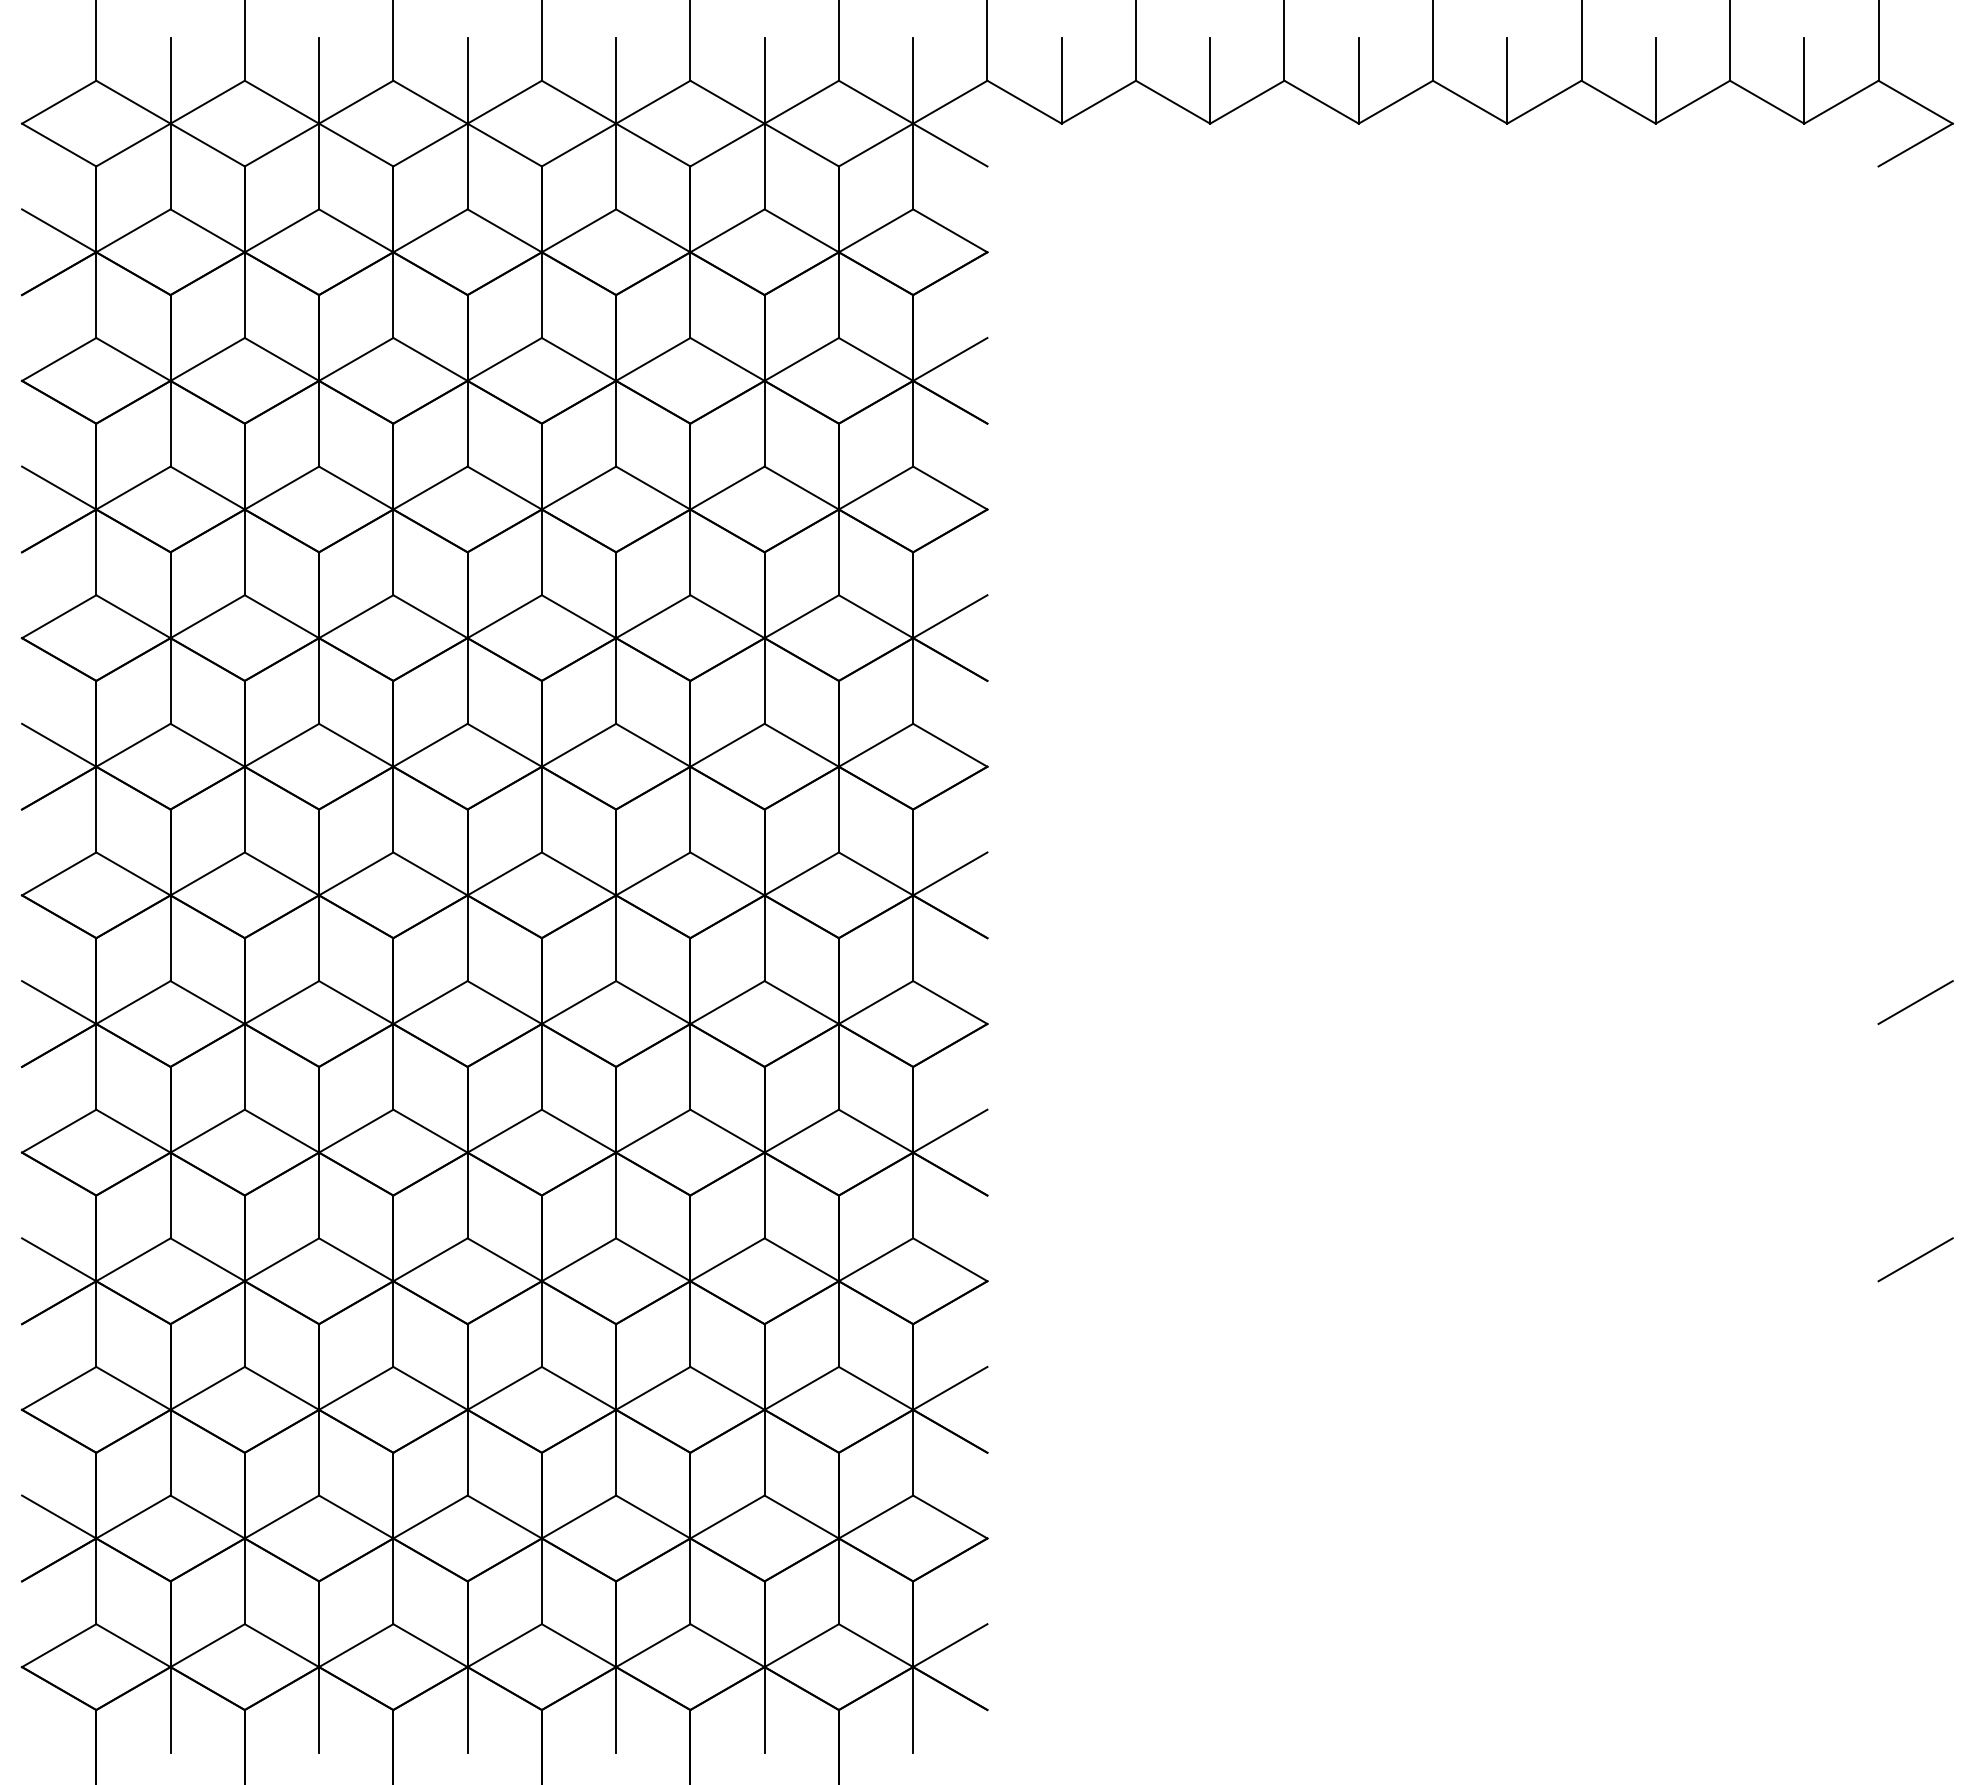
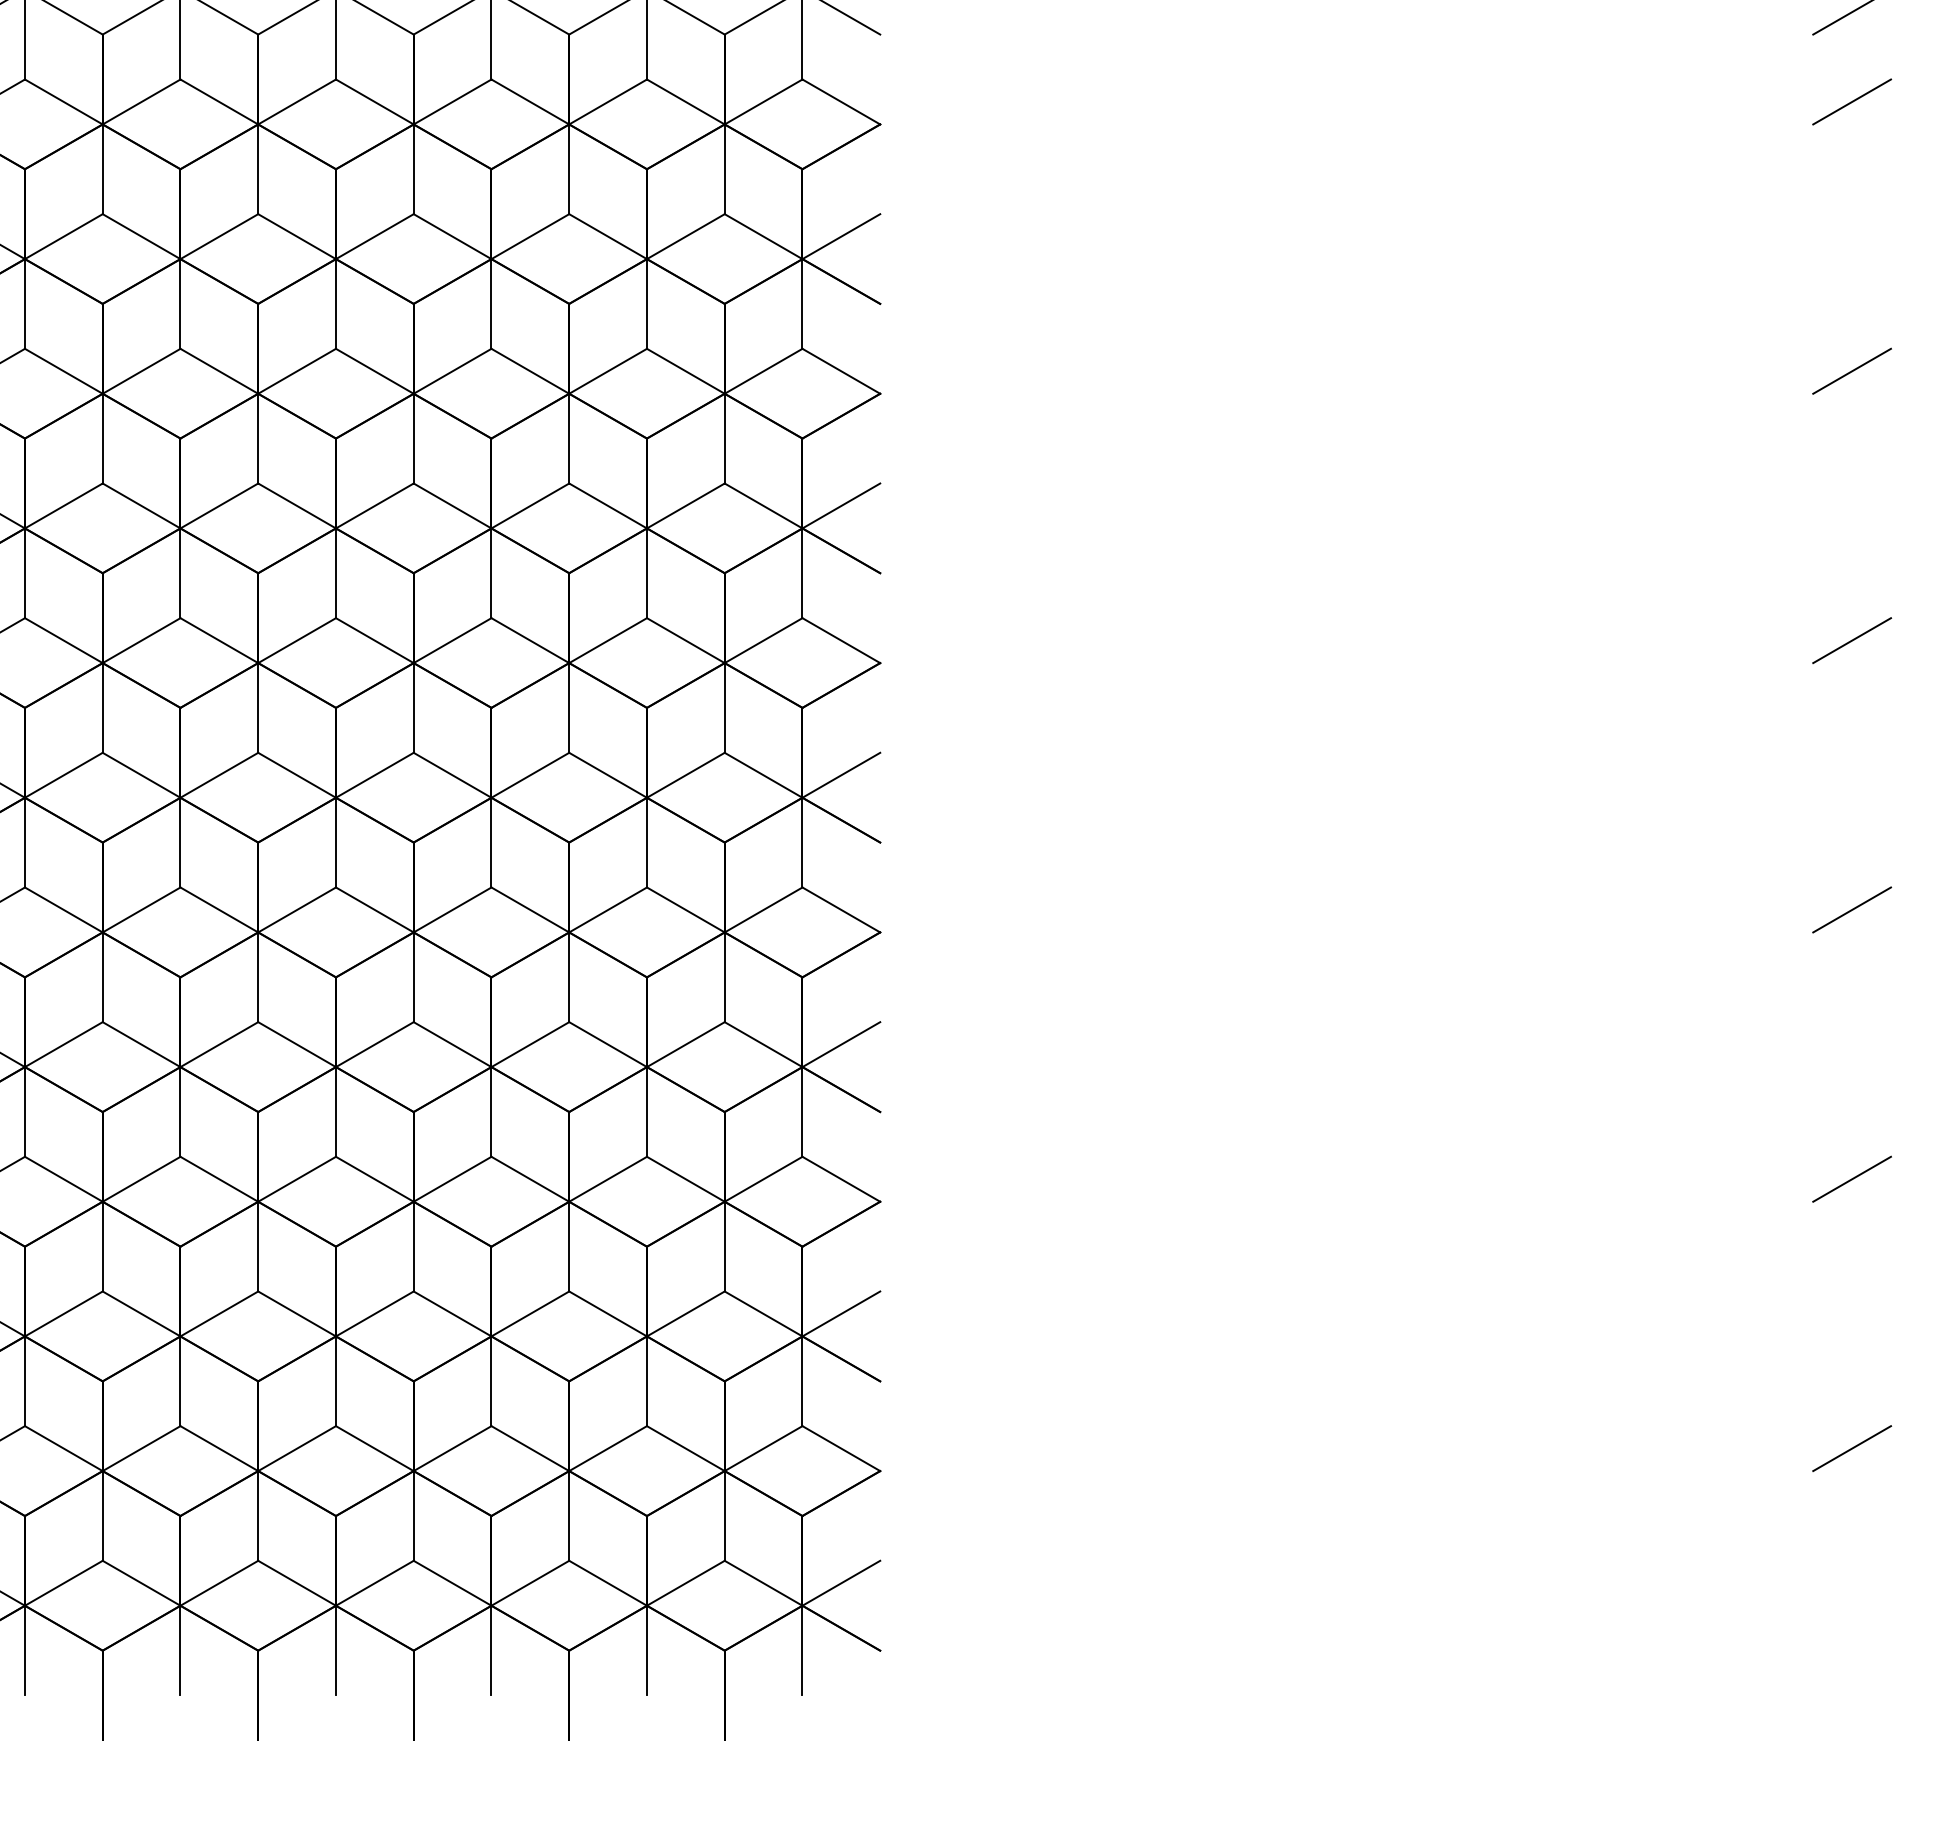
line: (1915, 230) -> (1851, 101), added
line: (1915, 487) -> (1851, 370), added
line: (1915, 744) -> (1851, 639), added
line: (1915, 1516) -> (1851, 1448), added

